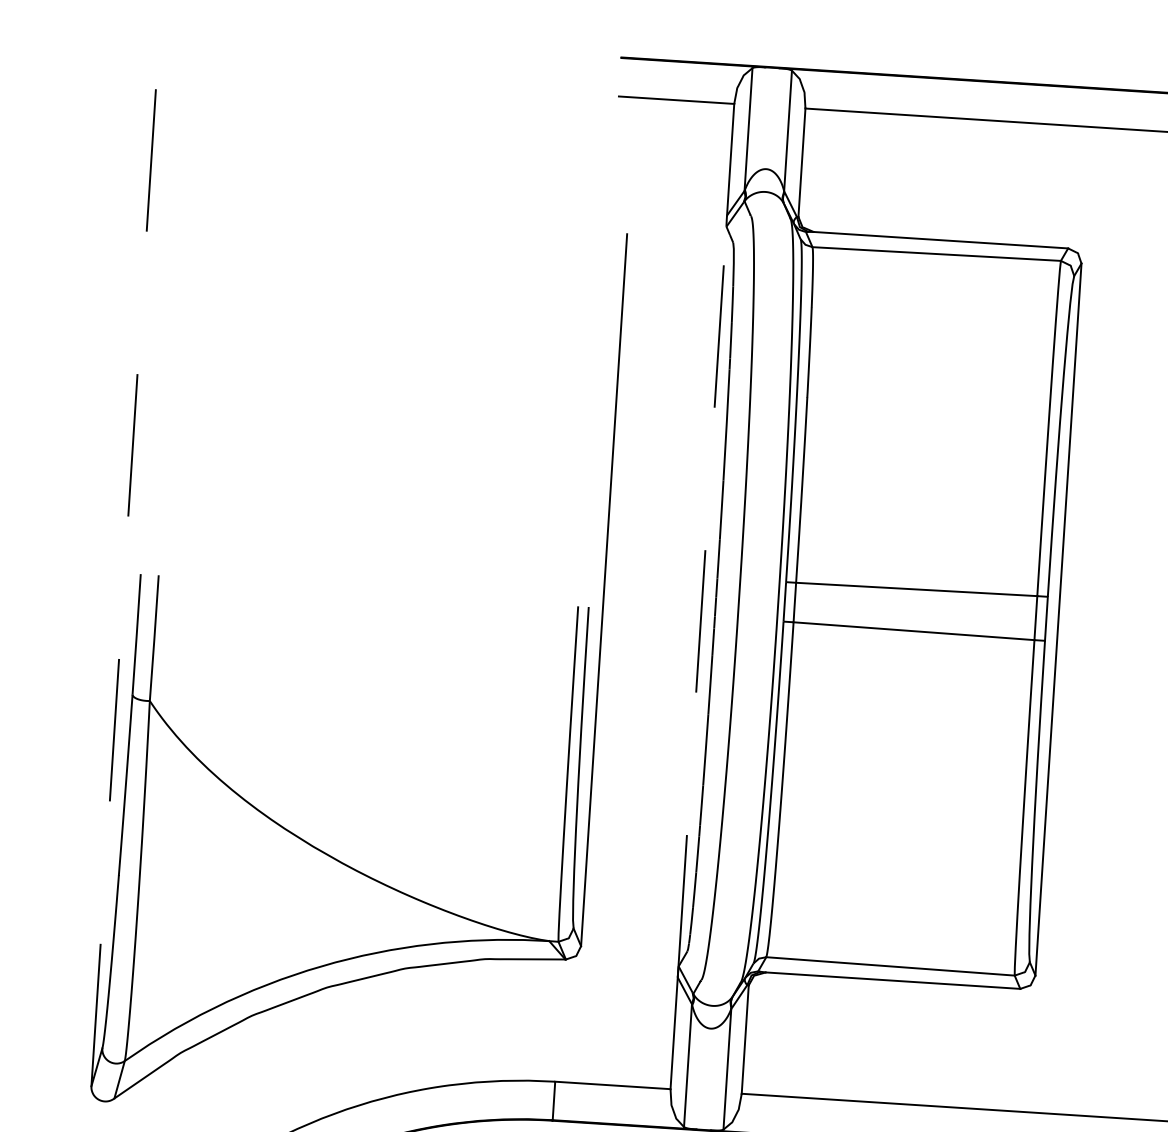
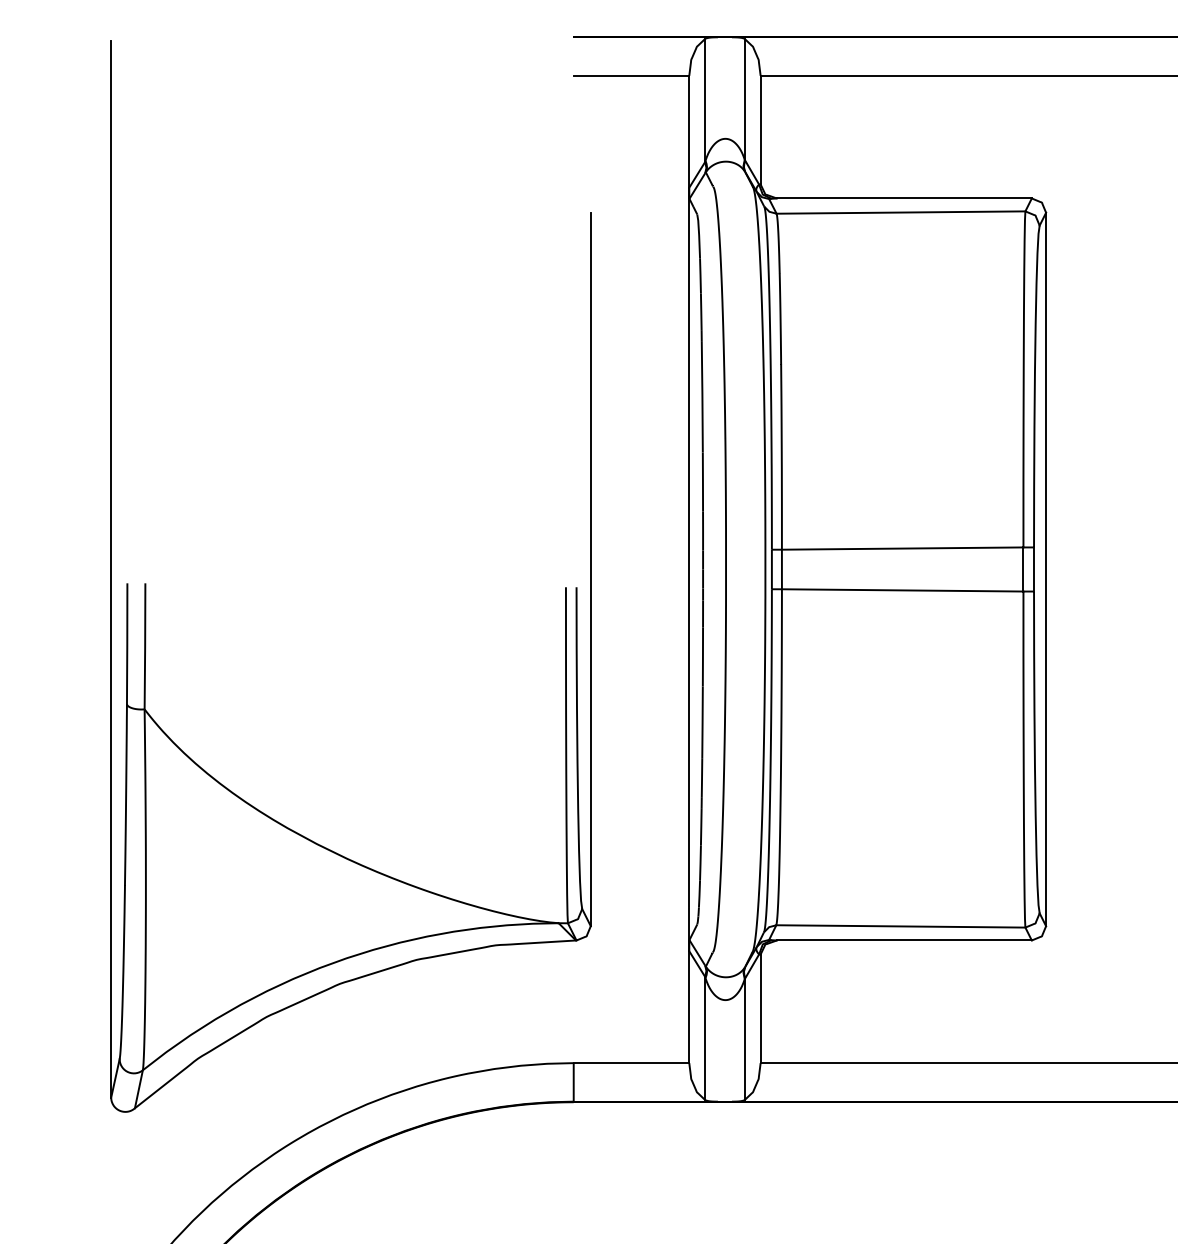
line: (125, 558) -> (111, 568), dashed -> solid
line: (702, 596) -> (689, 569), dashed -> solid

